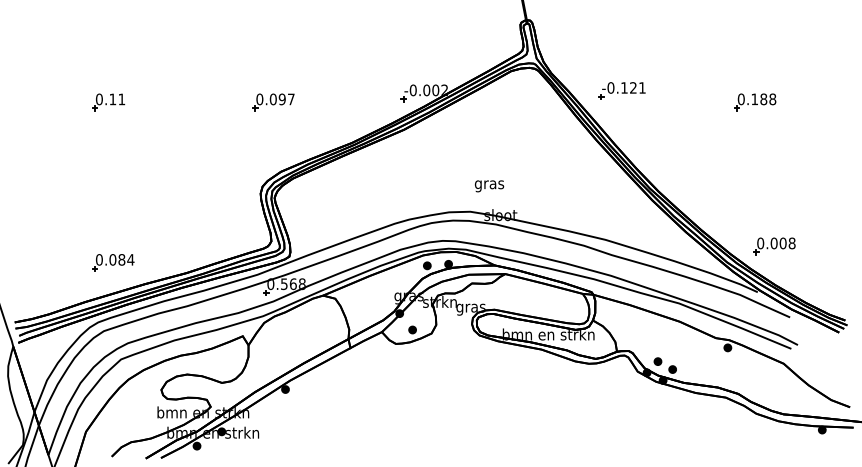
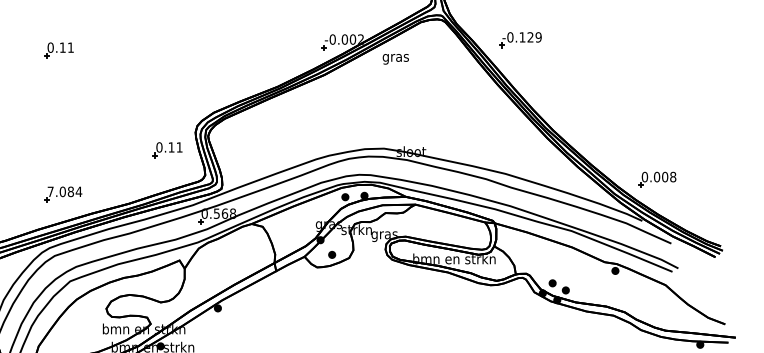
text: (642, 87) -> (538, 36), -0.121 -> -0.129
part: (273, 102) -> (207, 50), removed
part: (755, 102) -> (640, 50), removed
text: (489, 186) -> (395, 59), moved
part: (229, 213) -> (167, 150), added
text: (99, 259) -> (50, 191), 0.084 -> 7.084

